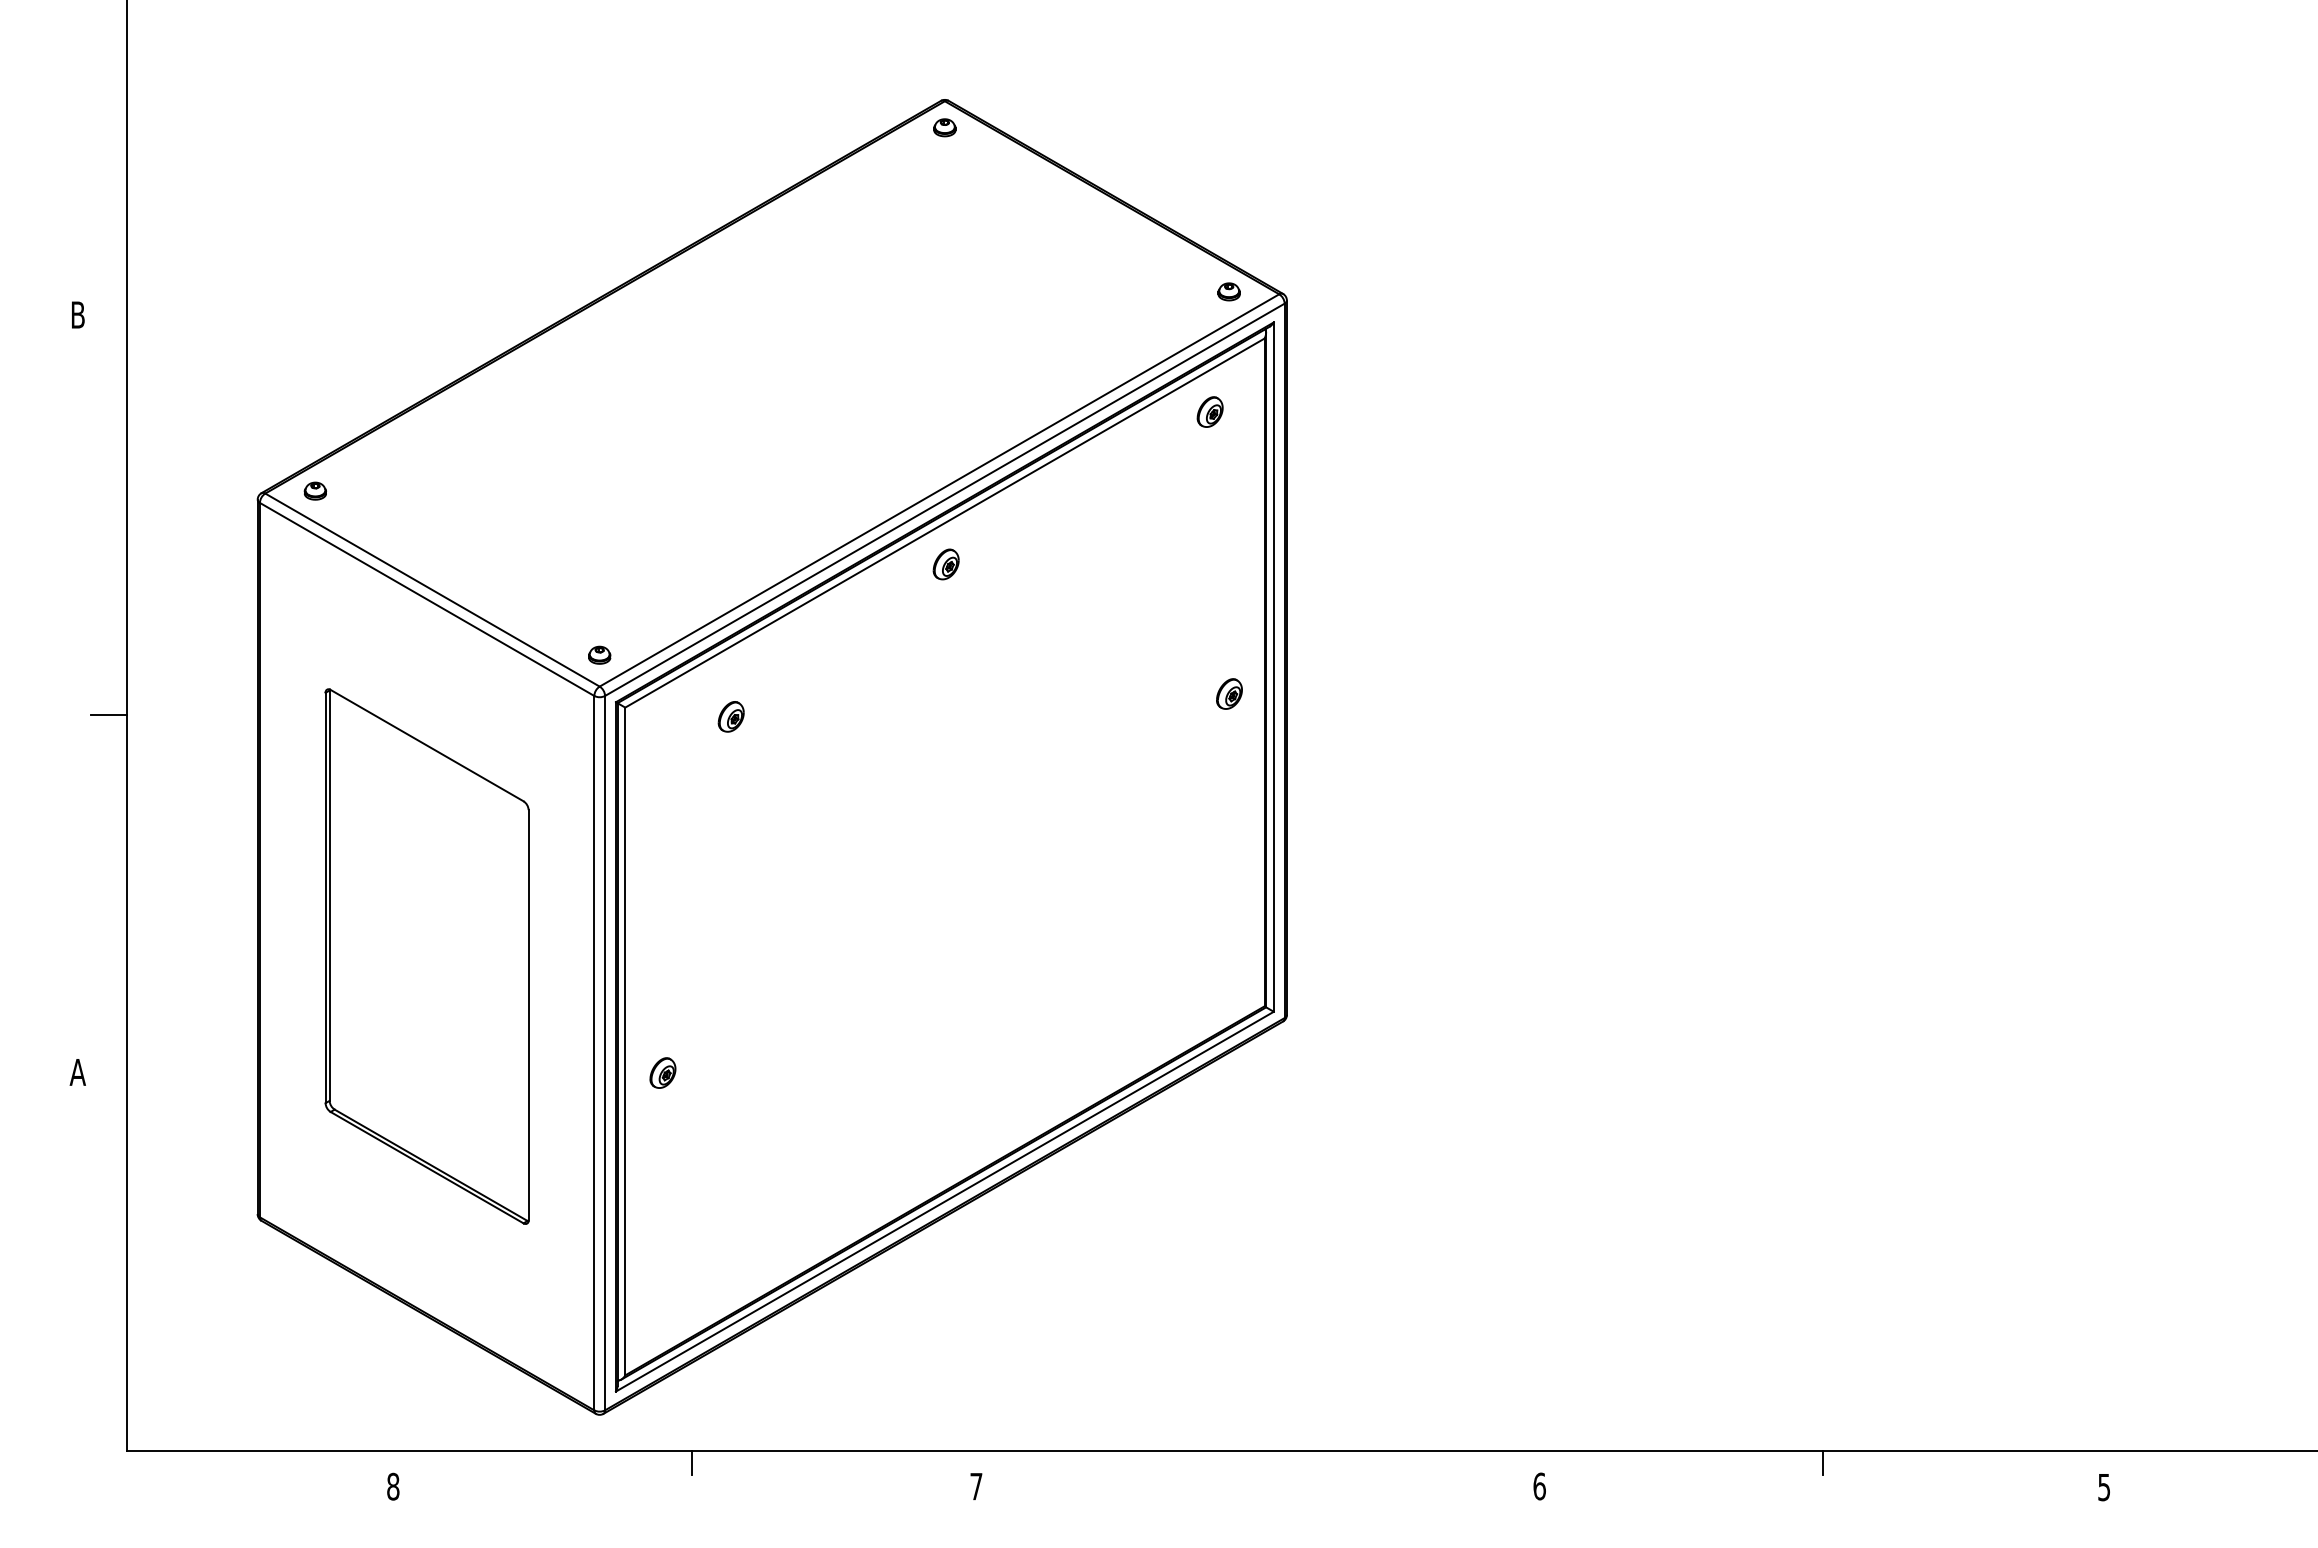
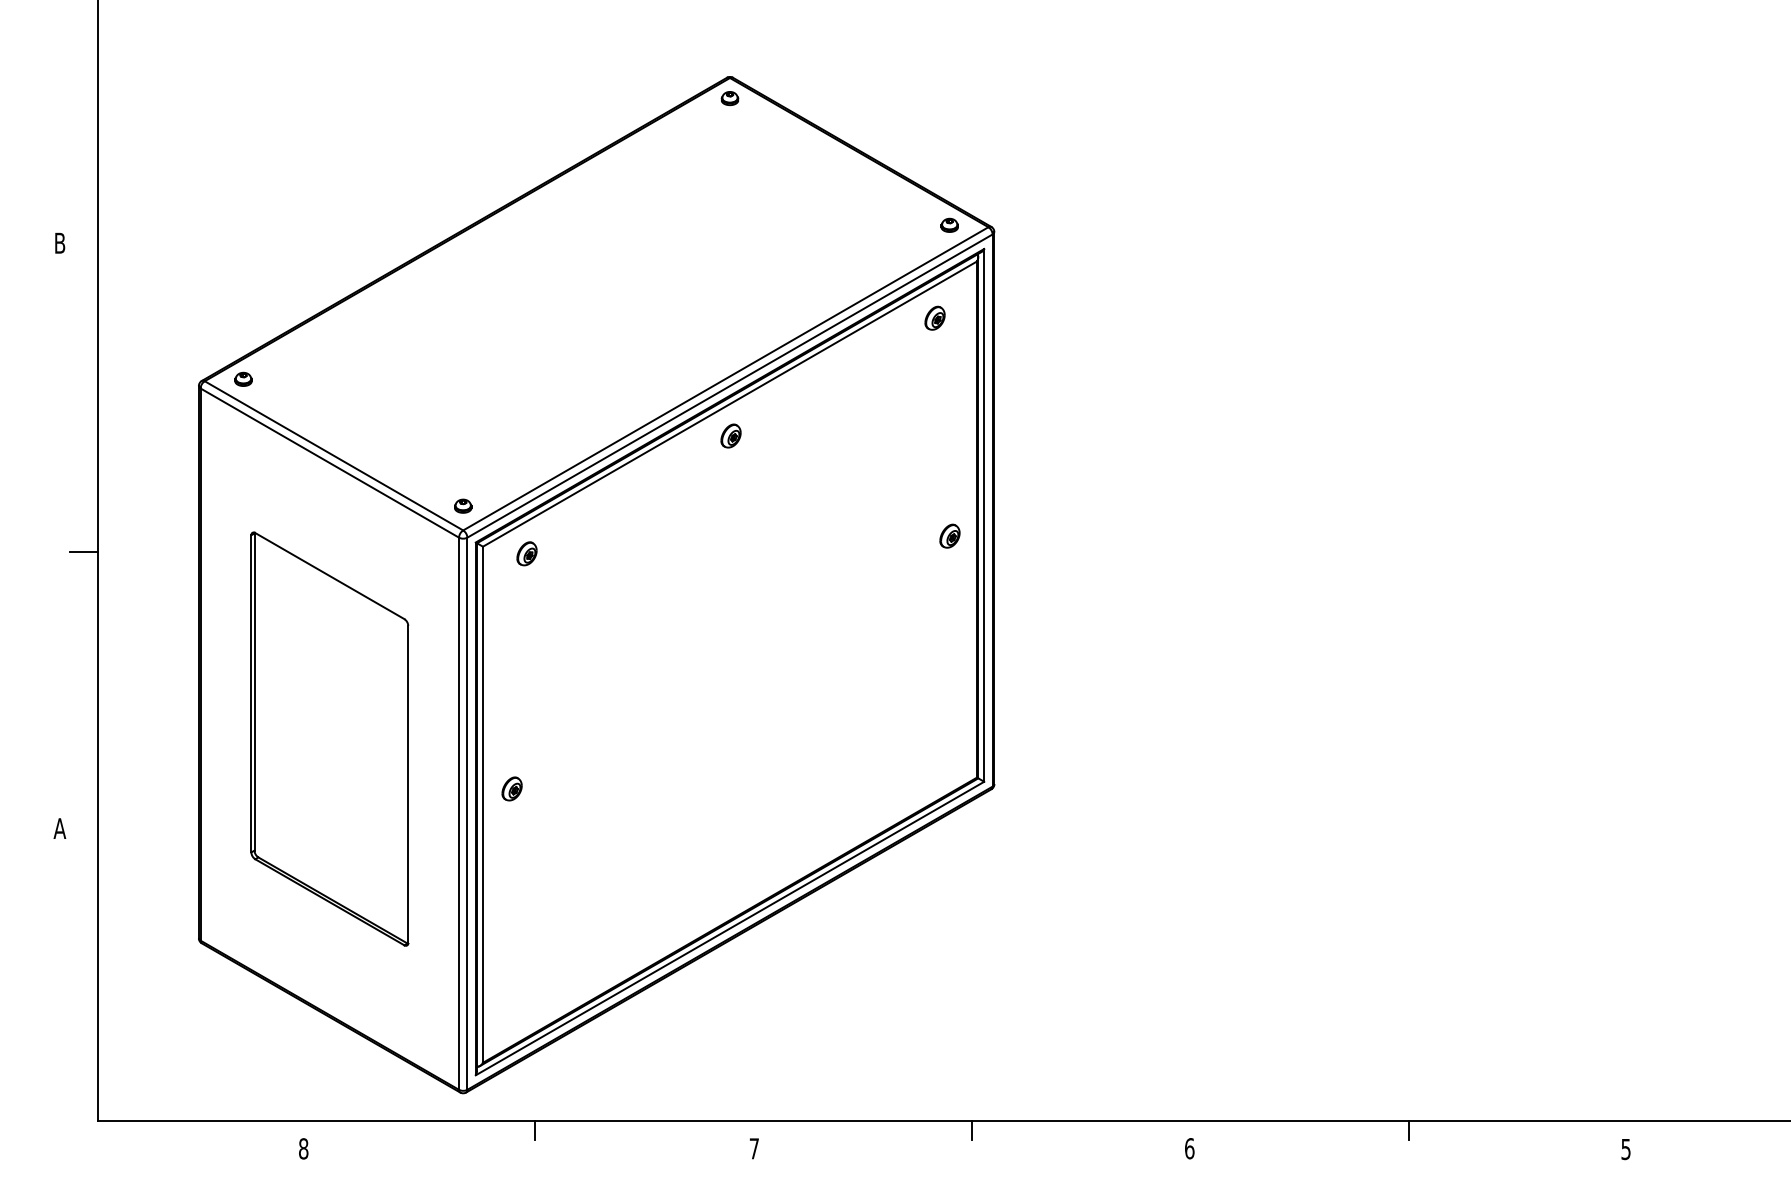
part: (730, 716) -> (526, 553), moved
part: (662, 1072) -> (511, 788), moved
line: (1257, 1462) -> (971, 1130), added

